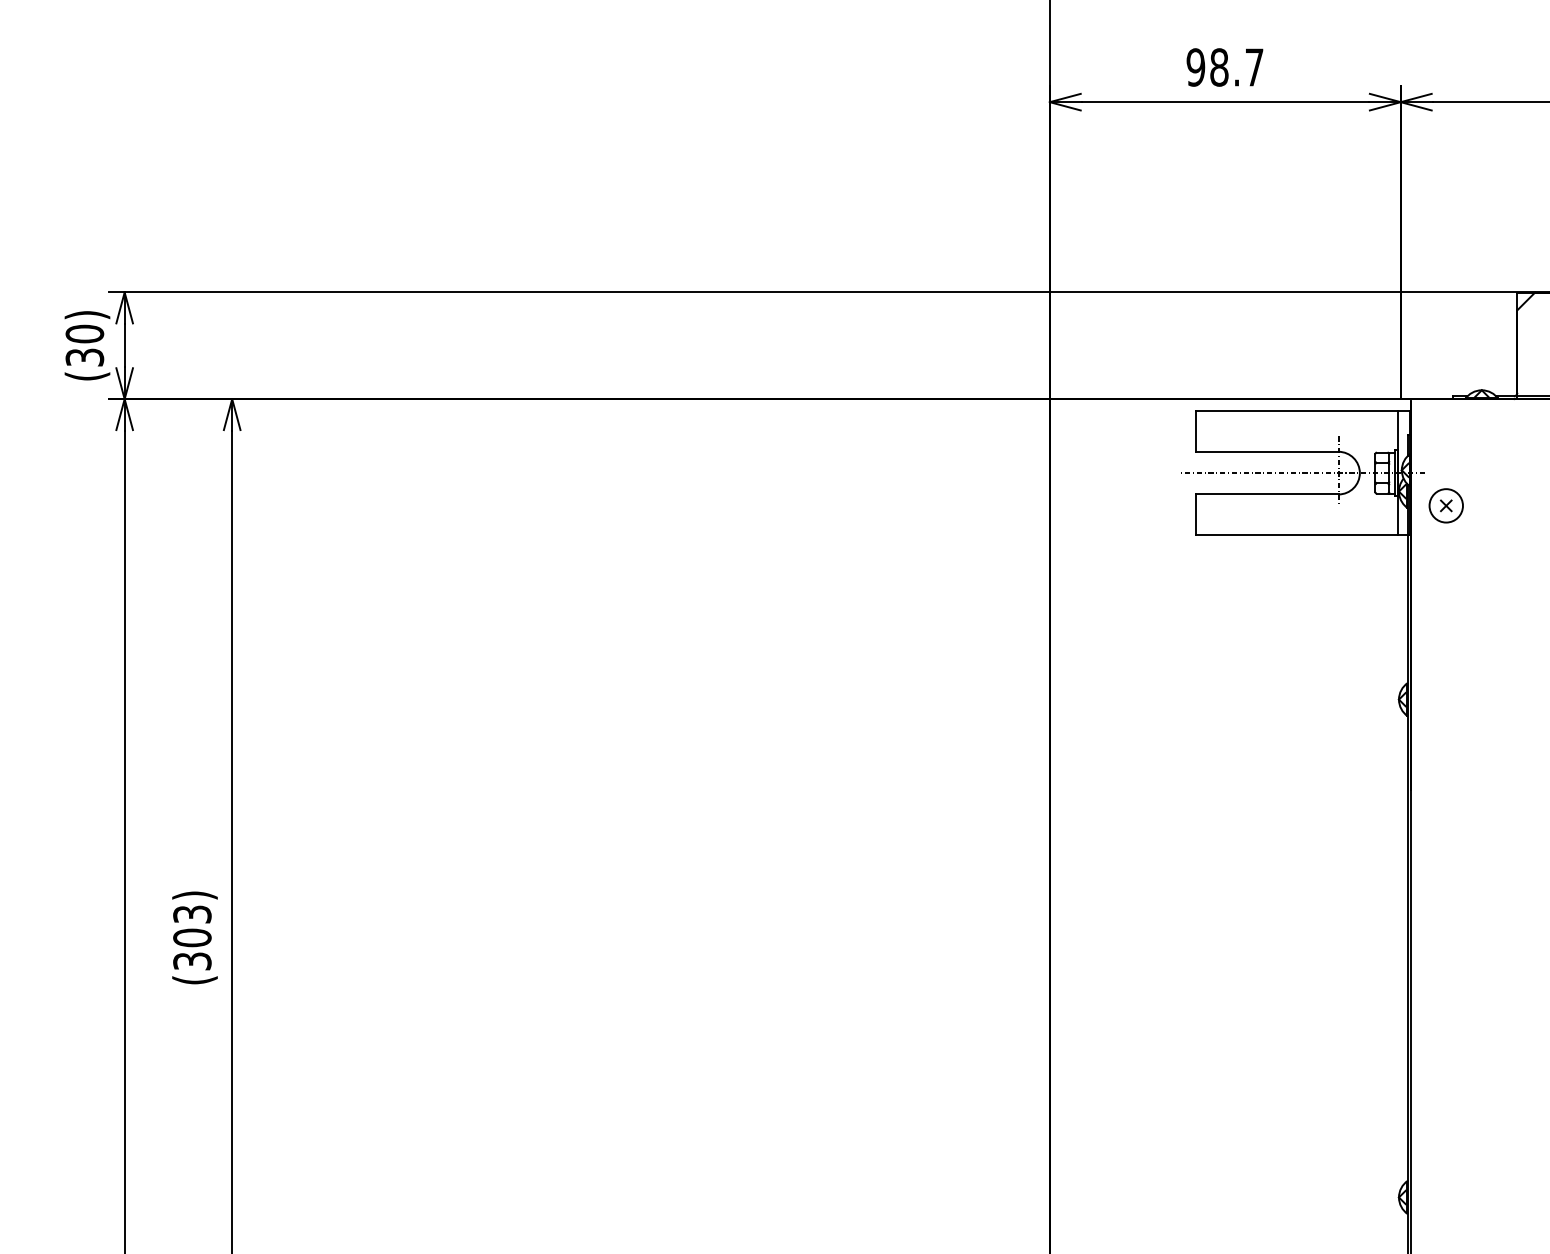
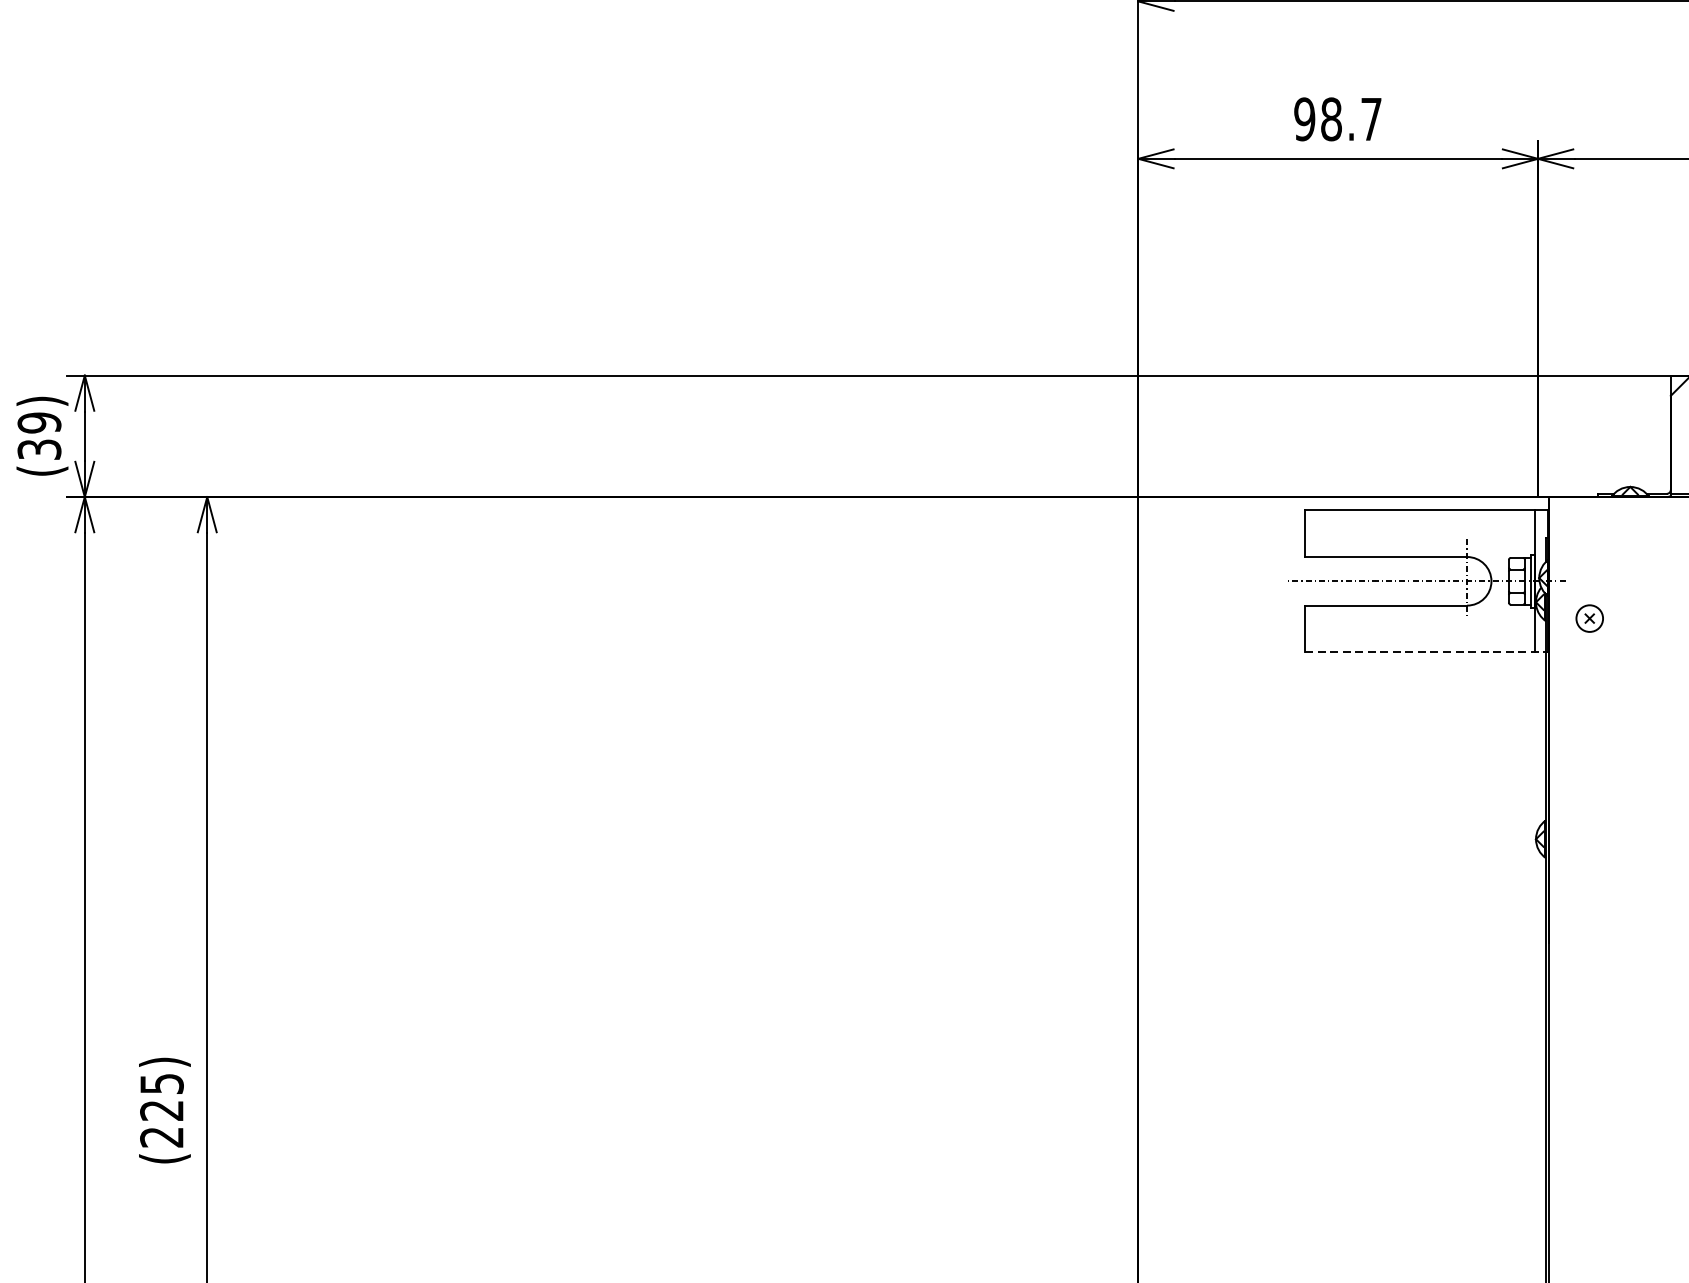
text: (84, 333) -> (39, 422), (30) -> (39)
part: (1445, 505) -> (1588, 618), size x0.7
line: (1302, 535) -> (1426, 652), solid -> dashed
text: (192, 937) -> (162, 1110), (303) -> (225)

